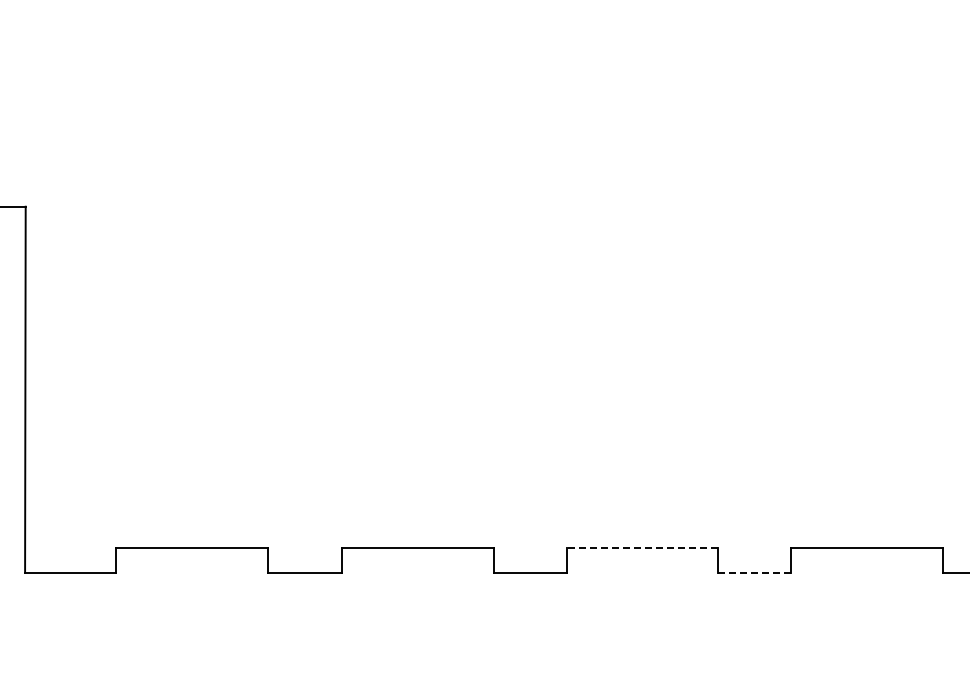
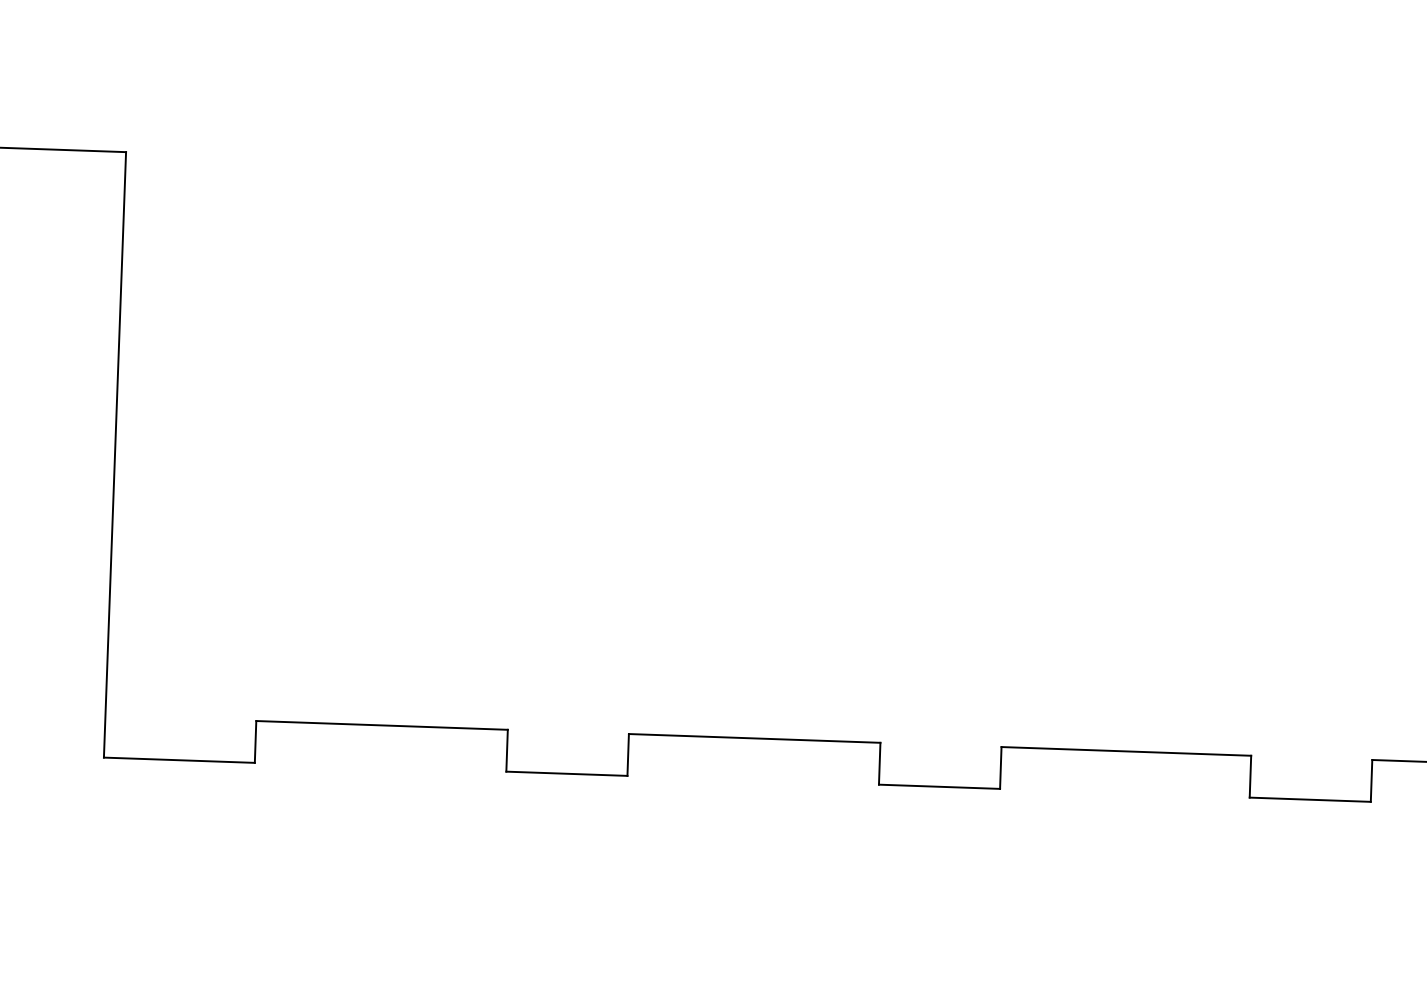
line: (641, 547) -> (1124, 751), dashed -> solid
line: (754, 572) -> (1310, 799), dashed -> solid

